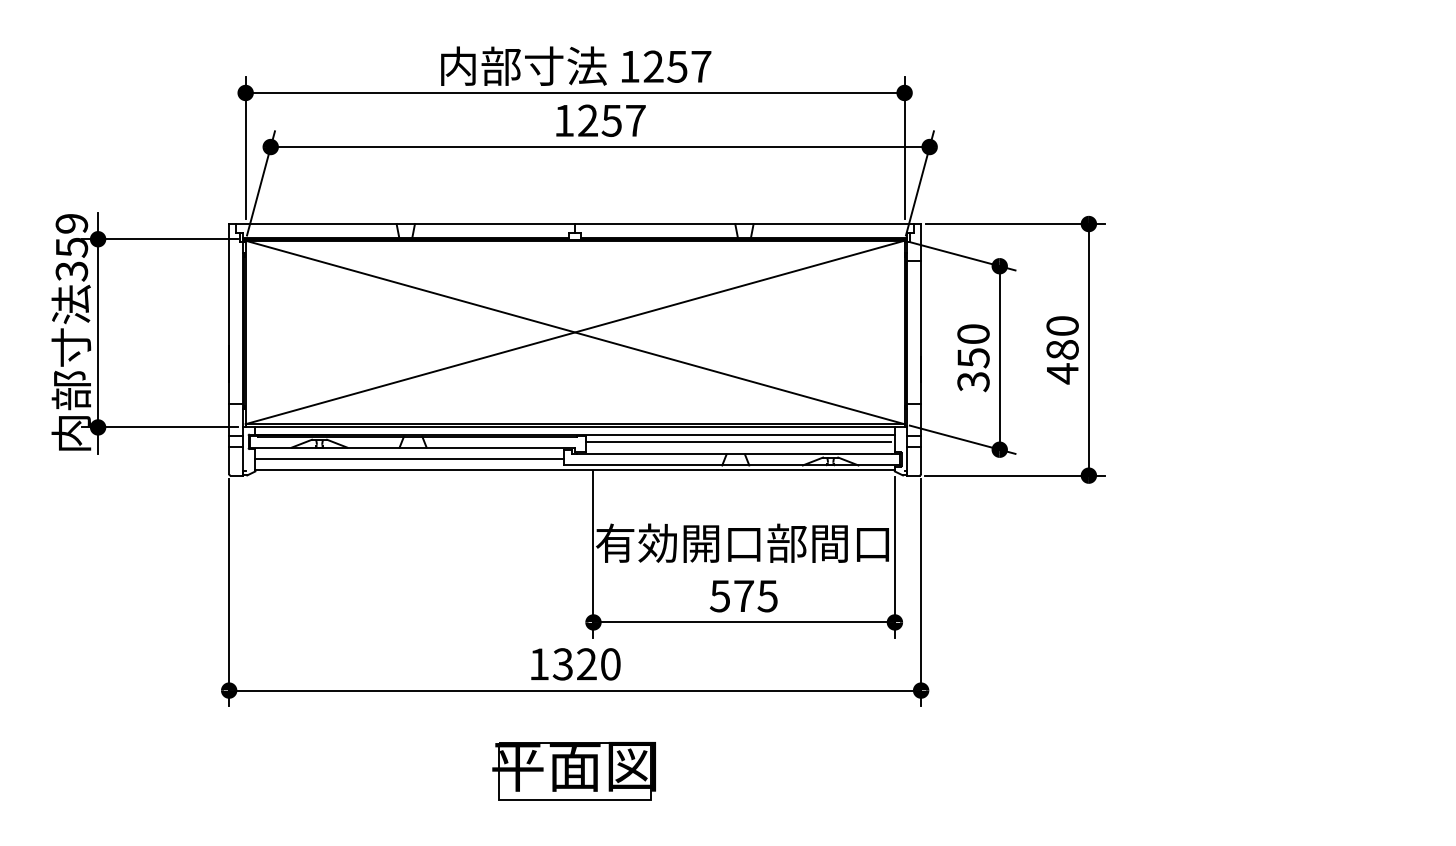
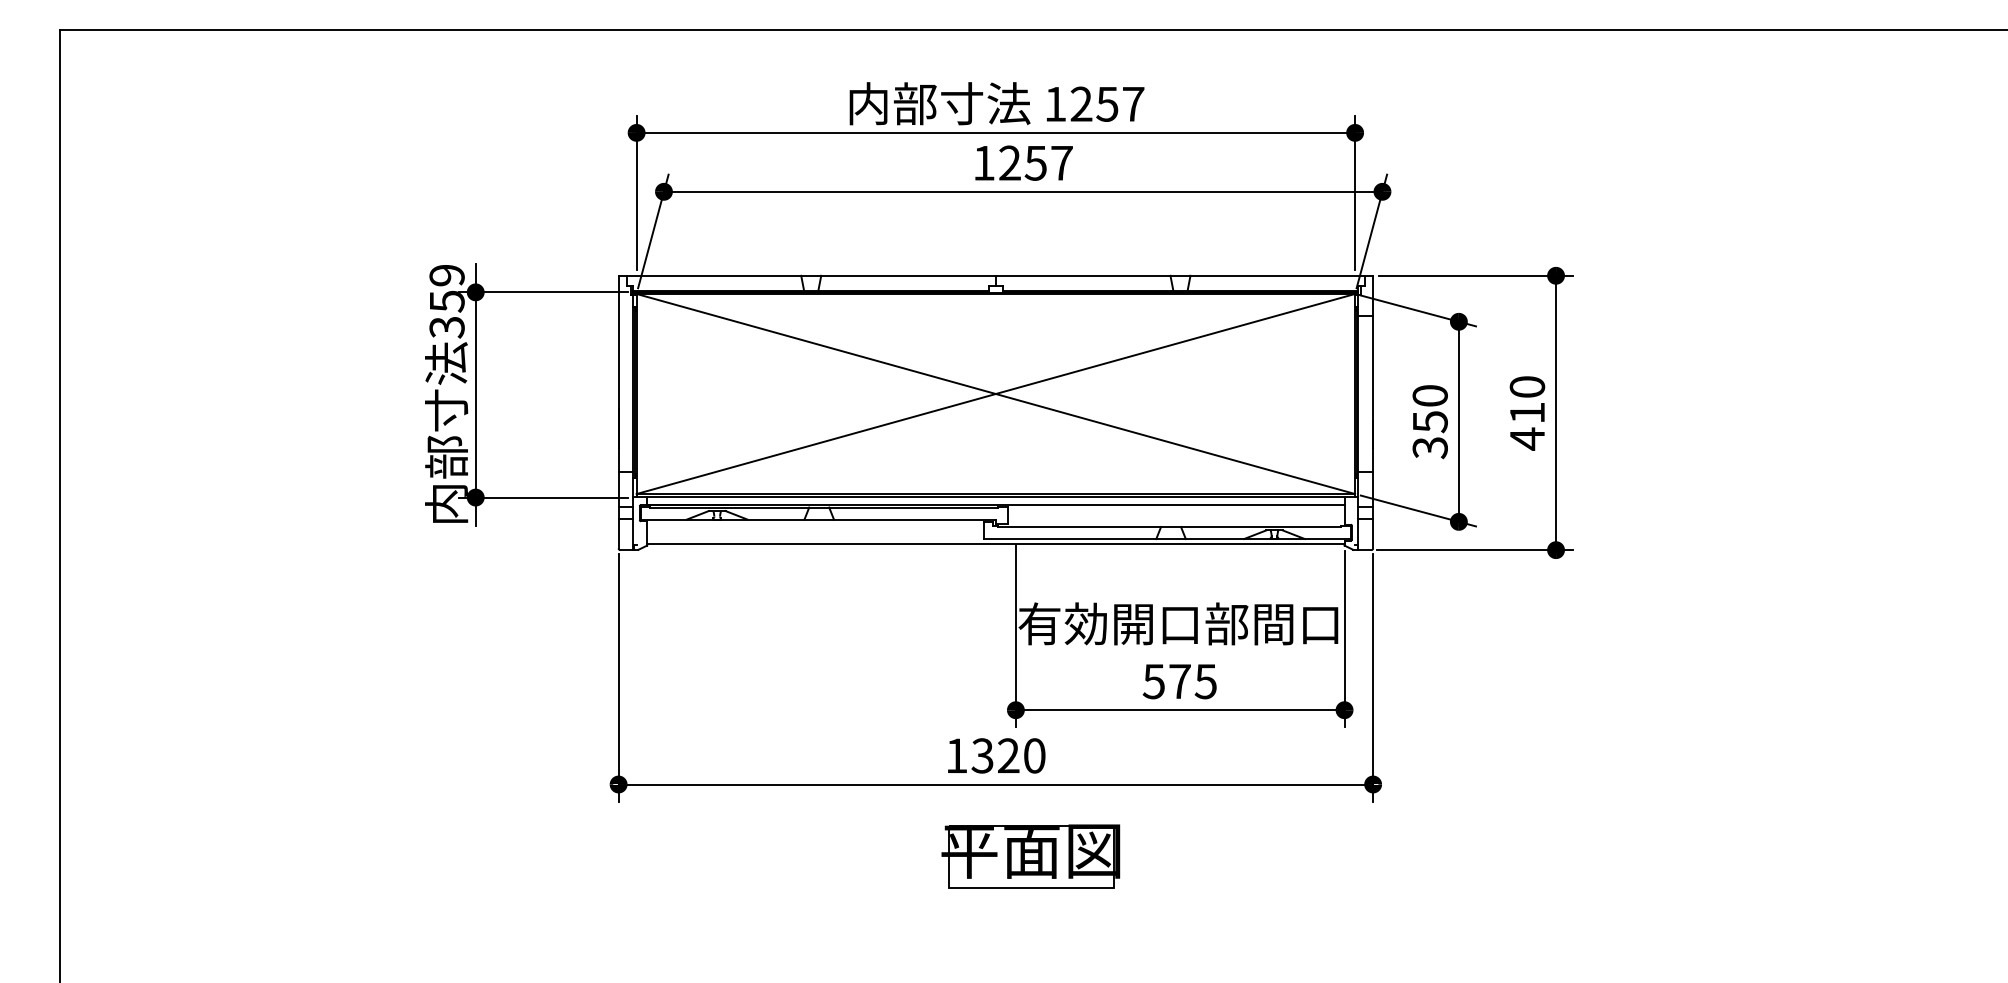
text: (1062, 349) -> (1527, 412), 480 -> 410
line: (738, 442) -> (1173, 513), removed
line: (409, 459) -> (815, 532), removed
part: (573, 771) -> (1030, 856), moved

